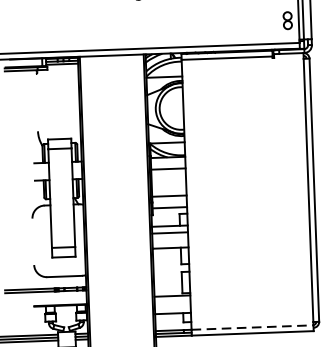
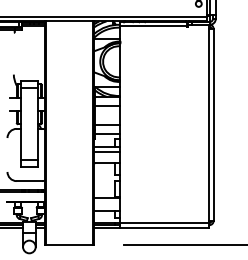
line: (253, 327) -> (165, 223), dashed -> solid

